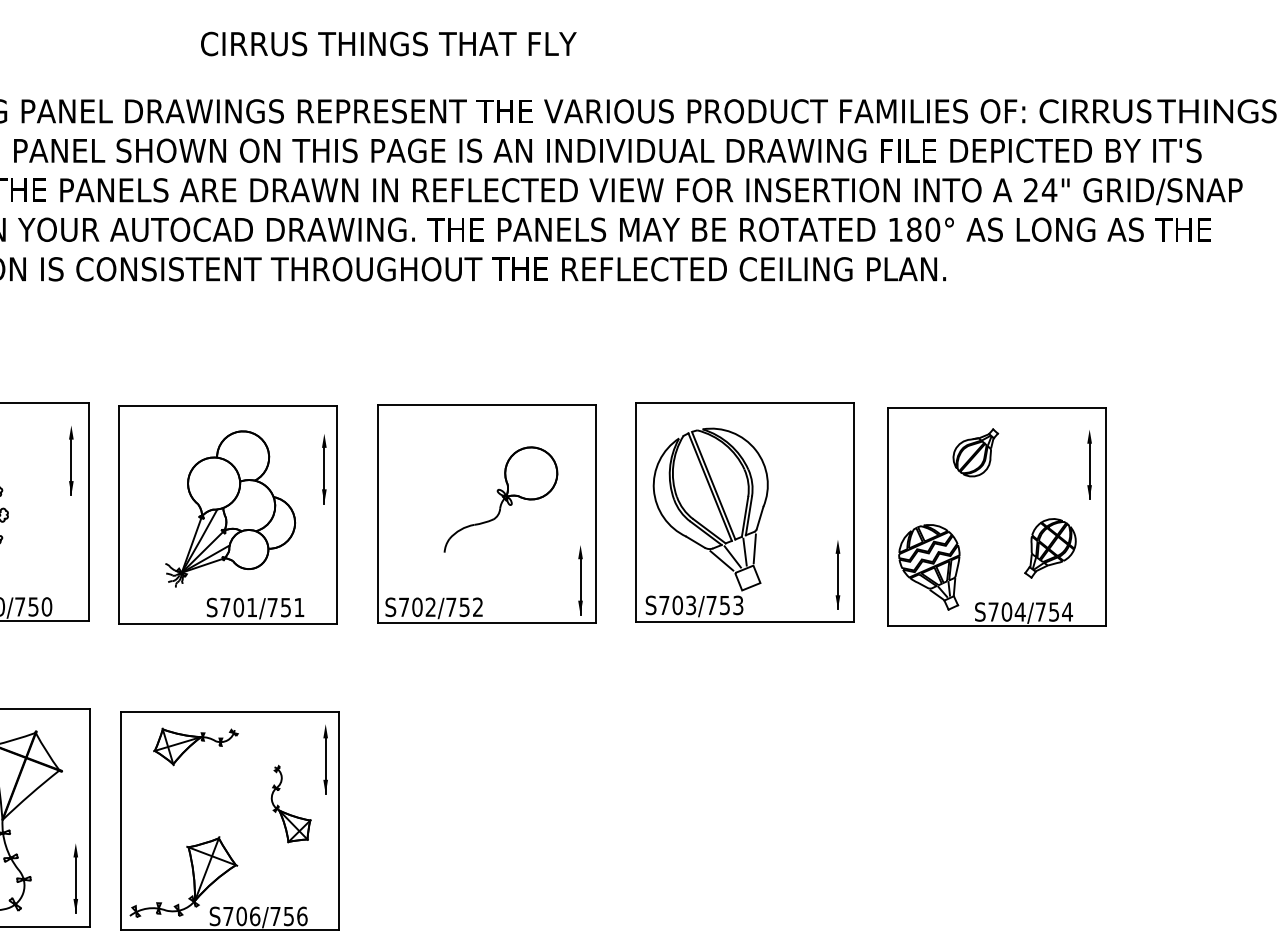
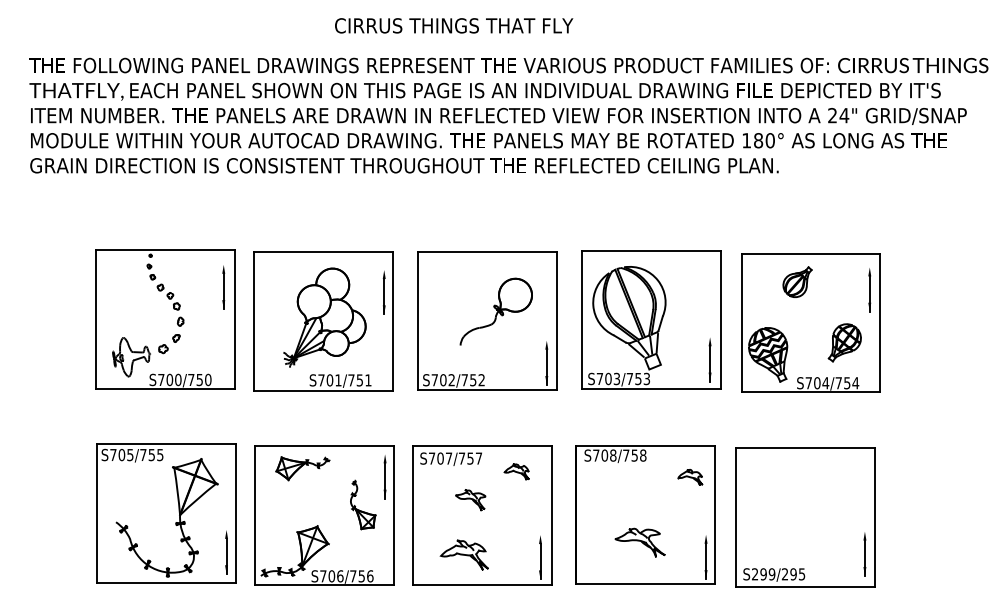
text: (389, 43) -> (454, 25), moved
part: (736, 818) -> (645, 514), added
part: (479, 820) -> (482, 515), added
part: (988, 823) -> (805, 517), added

